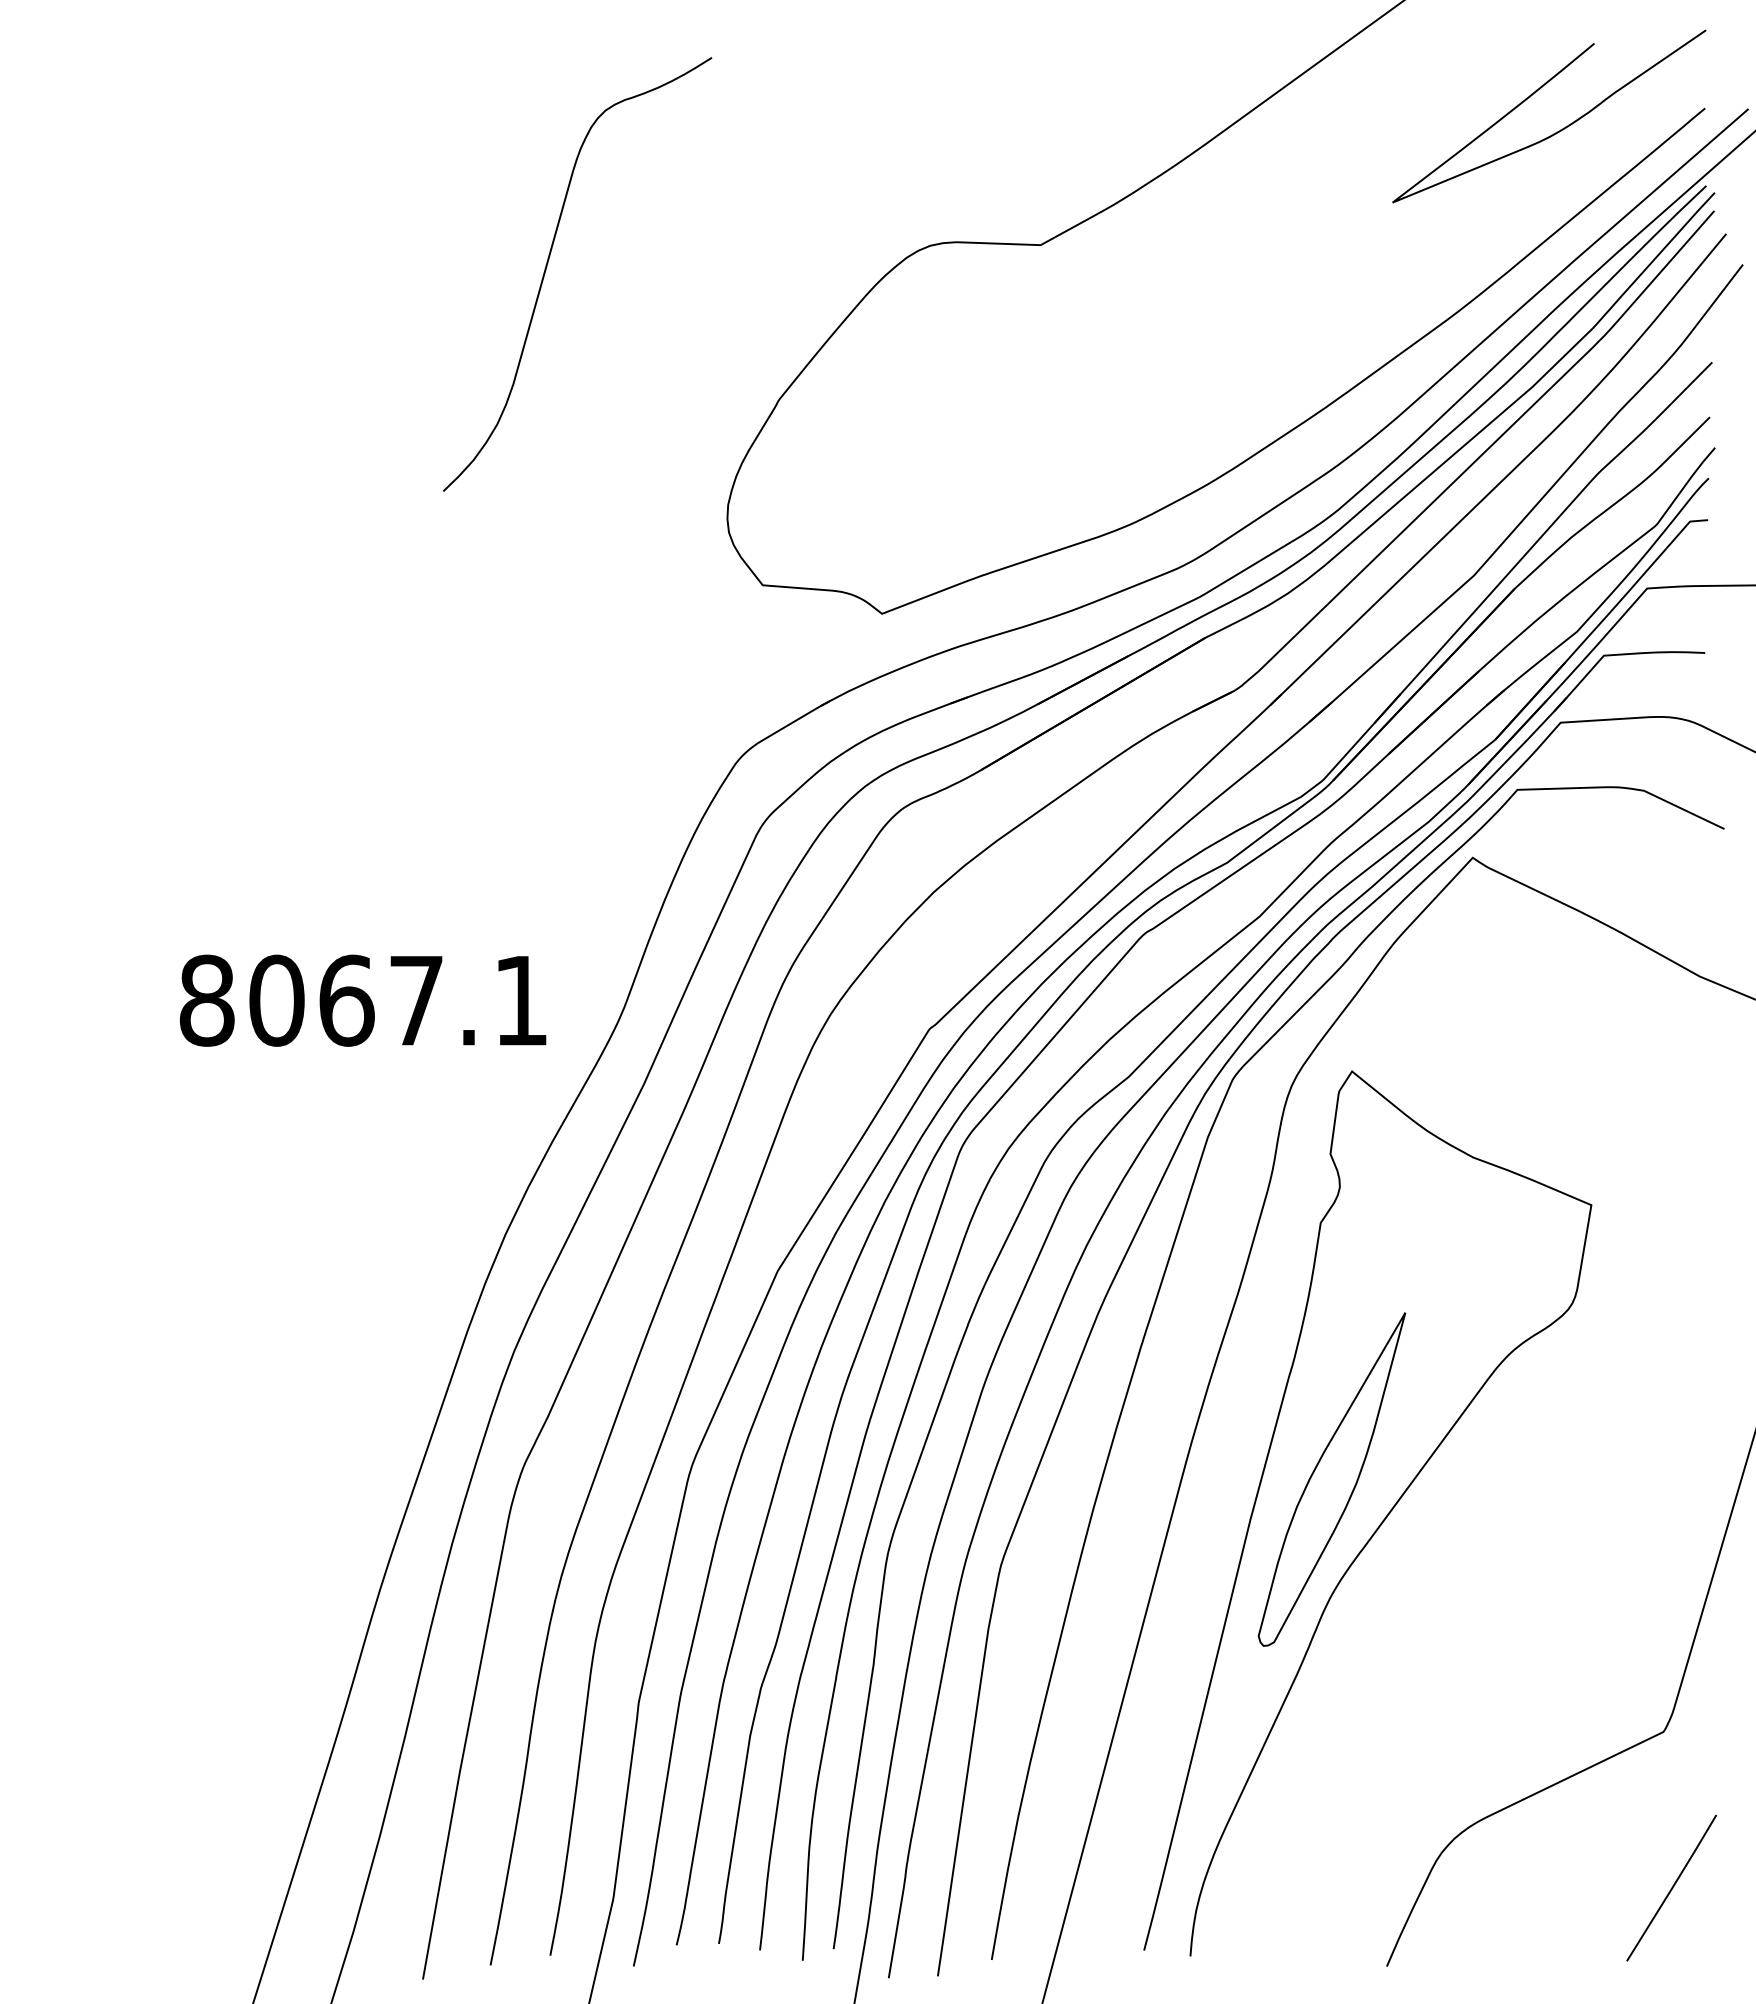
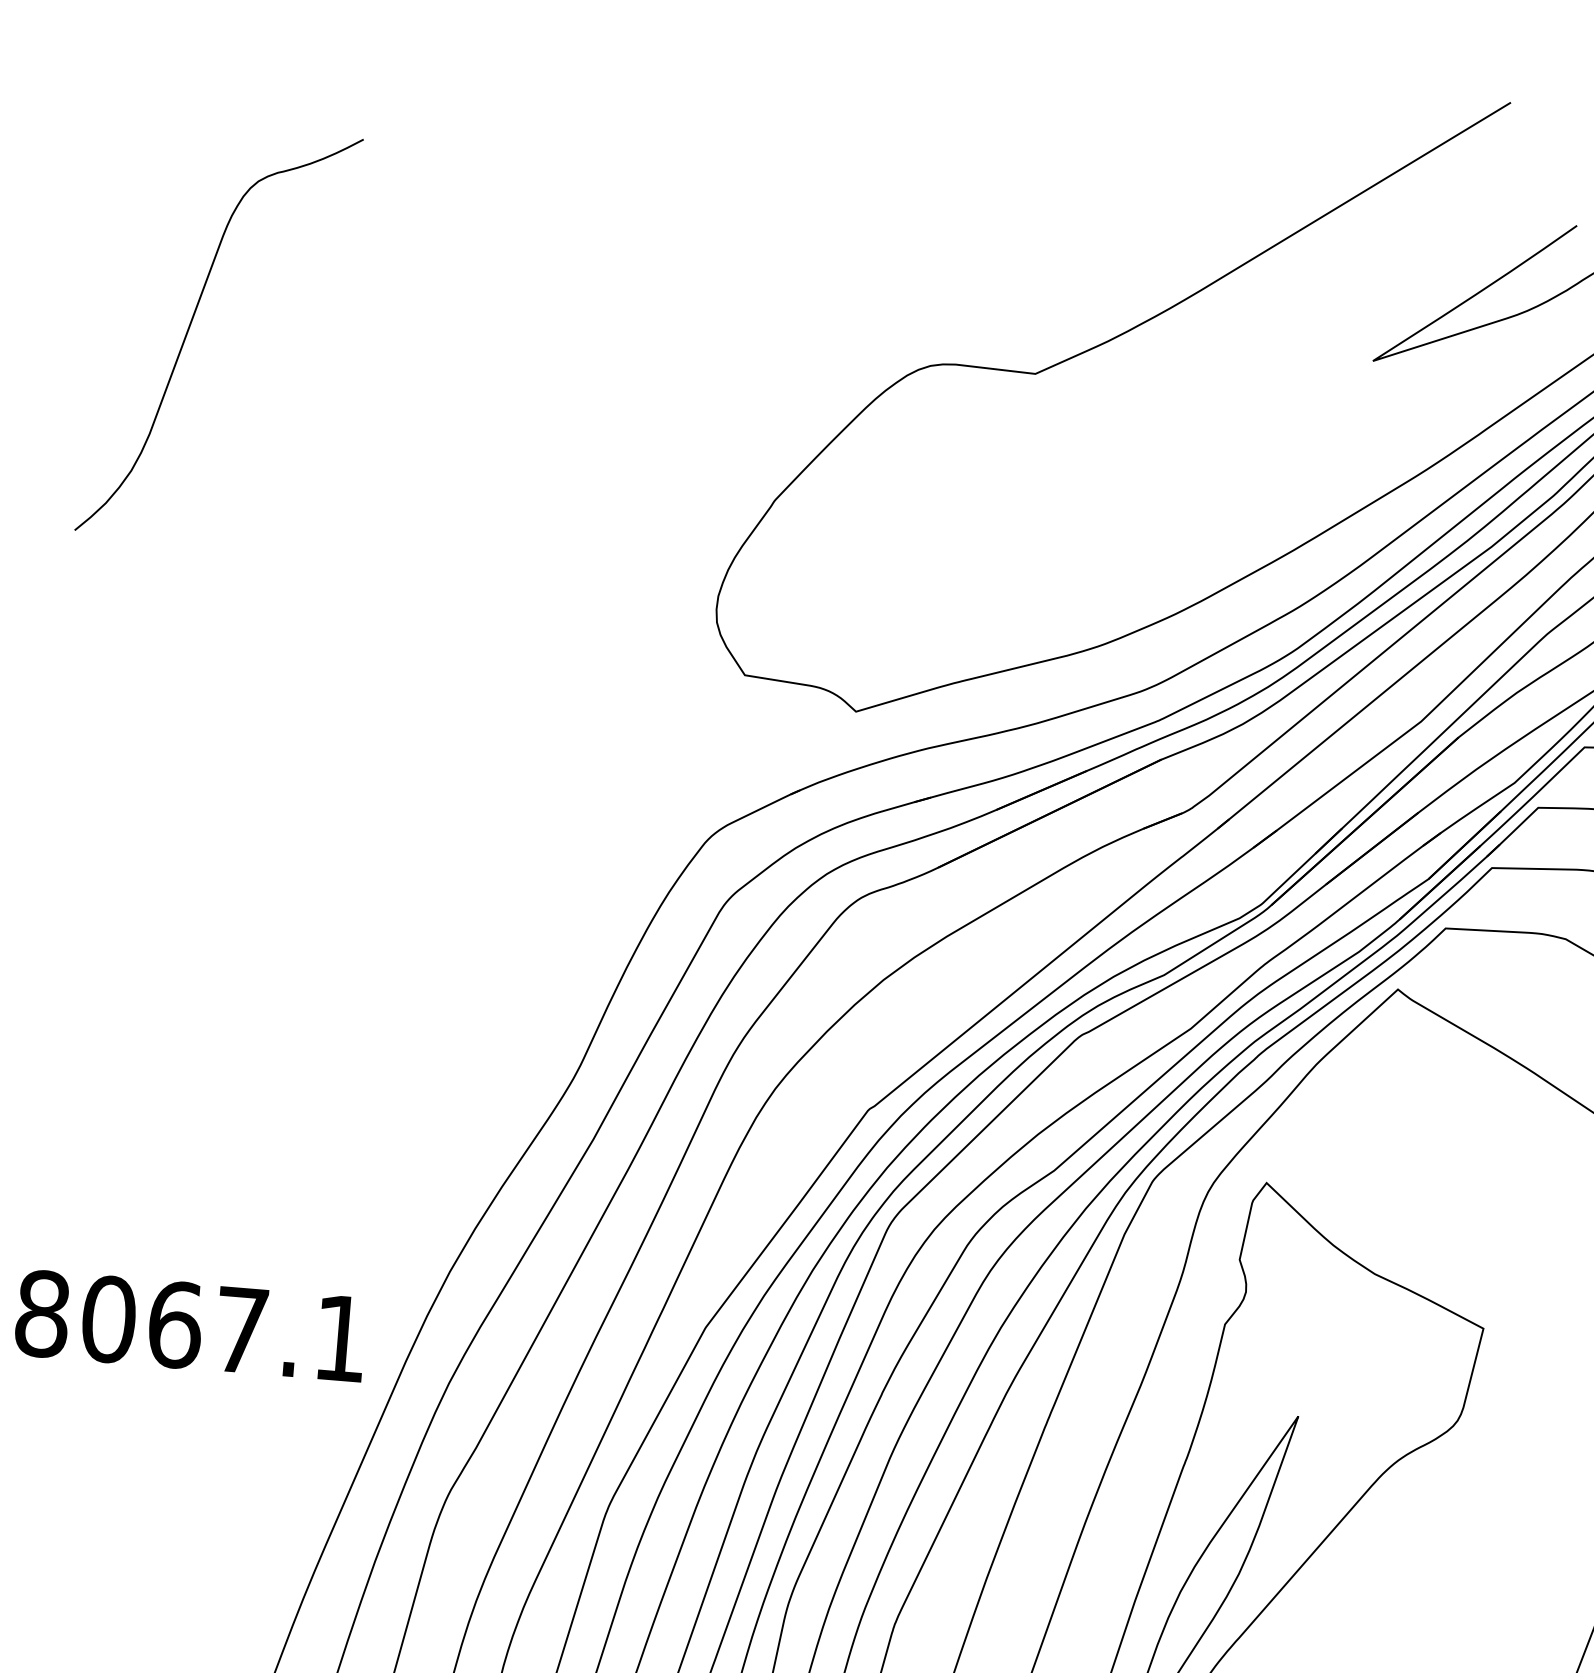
curve: (548, 263) -> (192, 322), moved
text: (362, 1000) -> (190, 1325), moved

